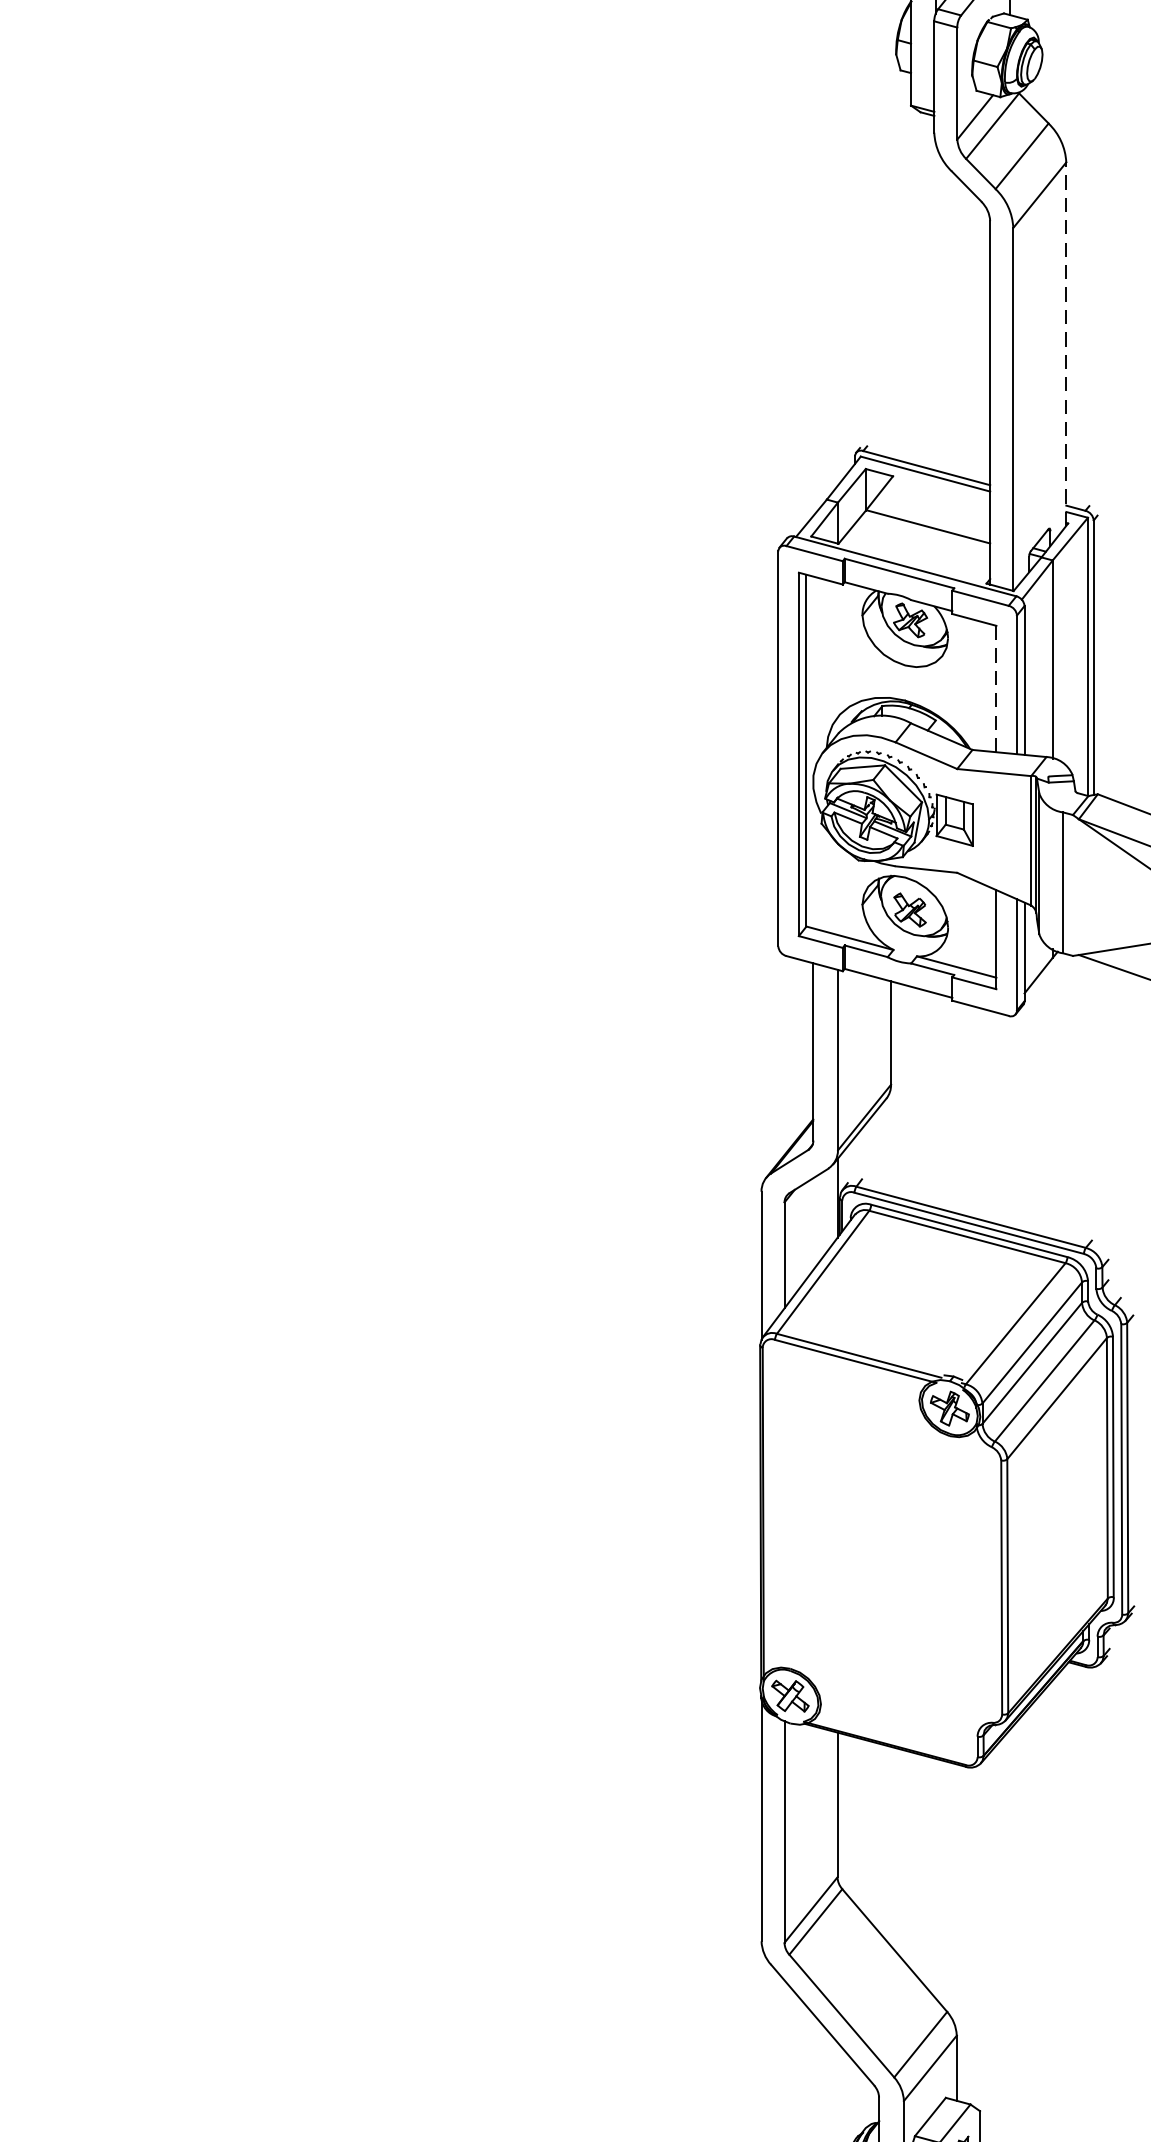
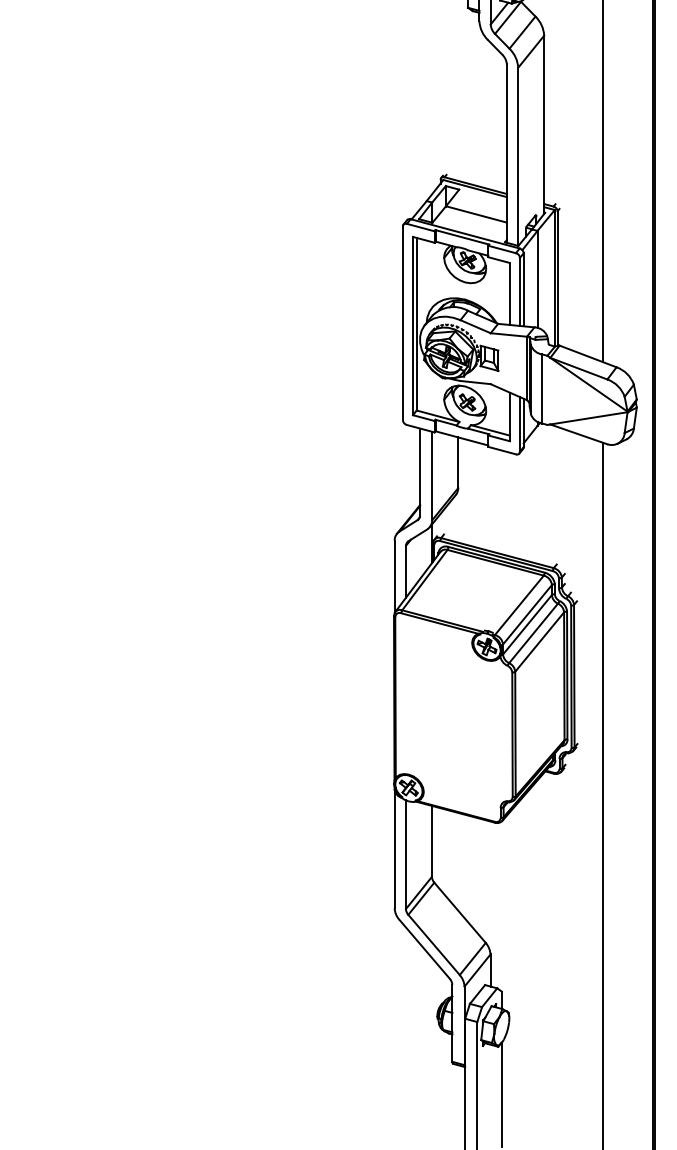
line: (1066, 343) -> (544, 124), dashed -> solid
line: (995, 690) -> (509, 294), dashed -> solid

